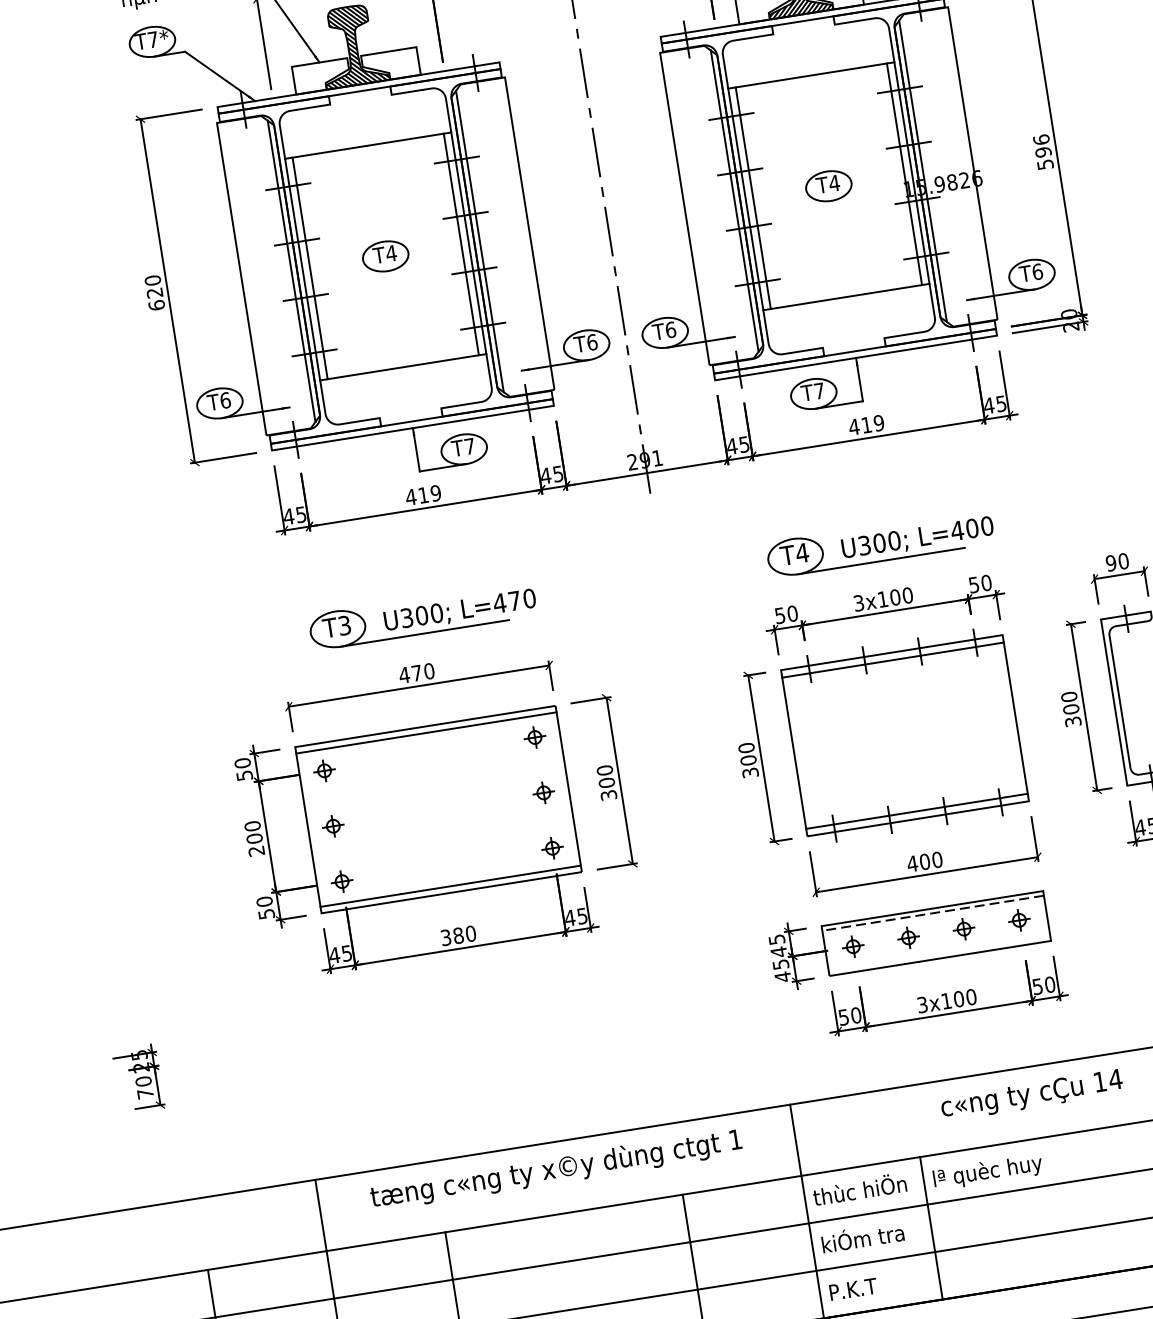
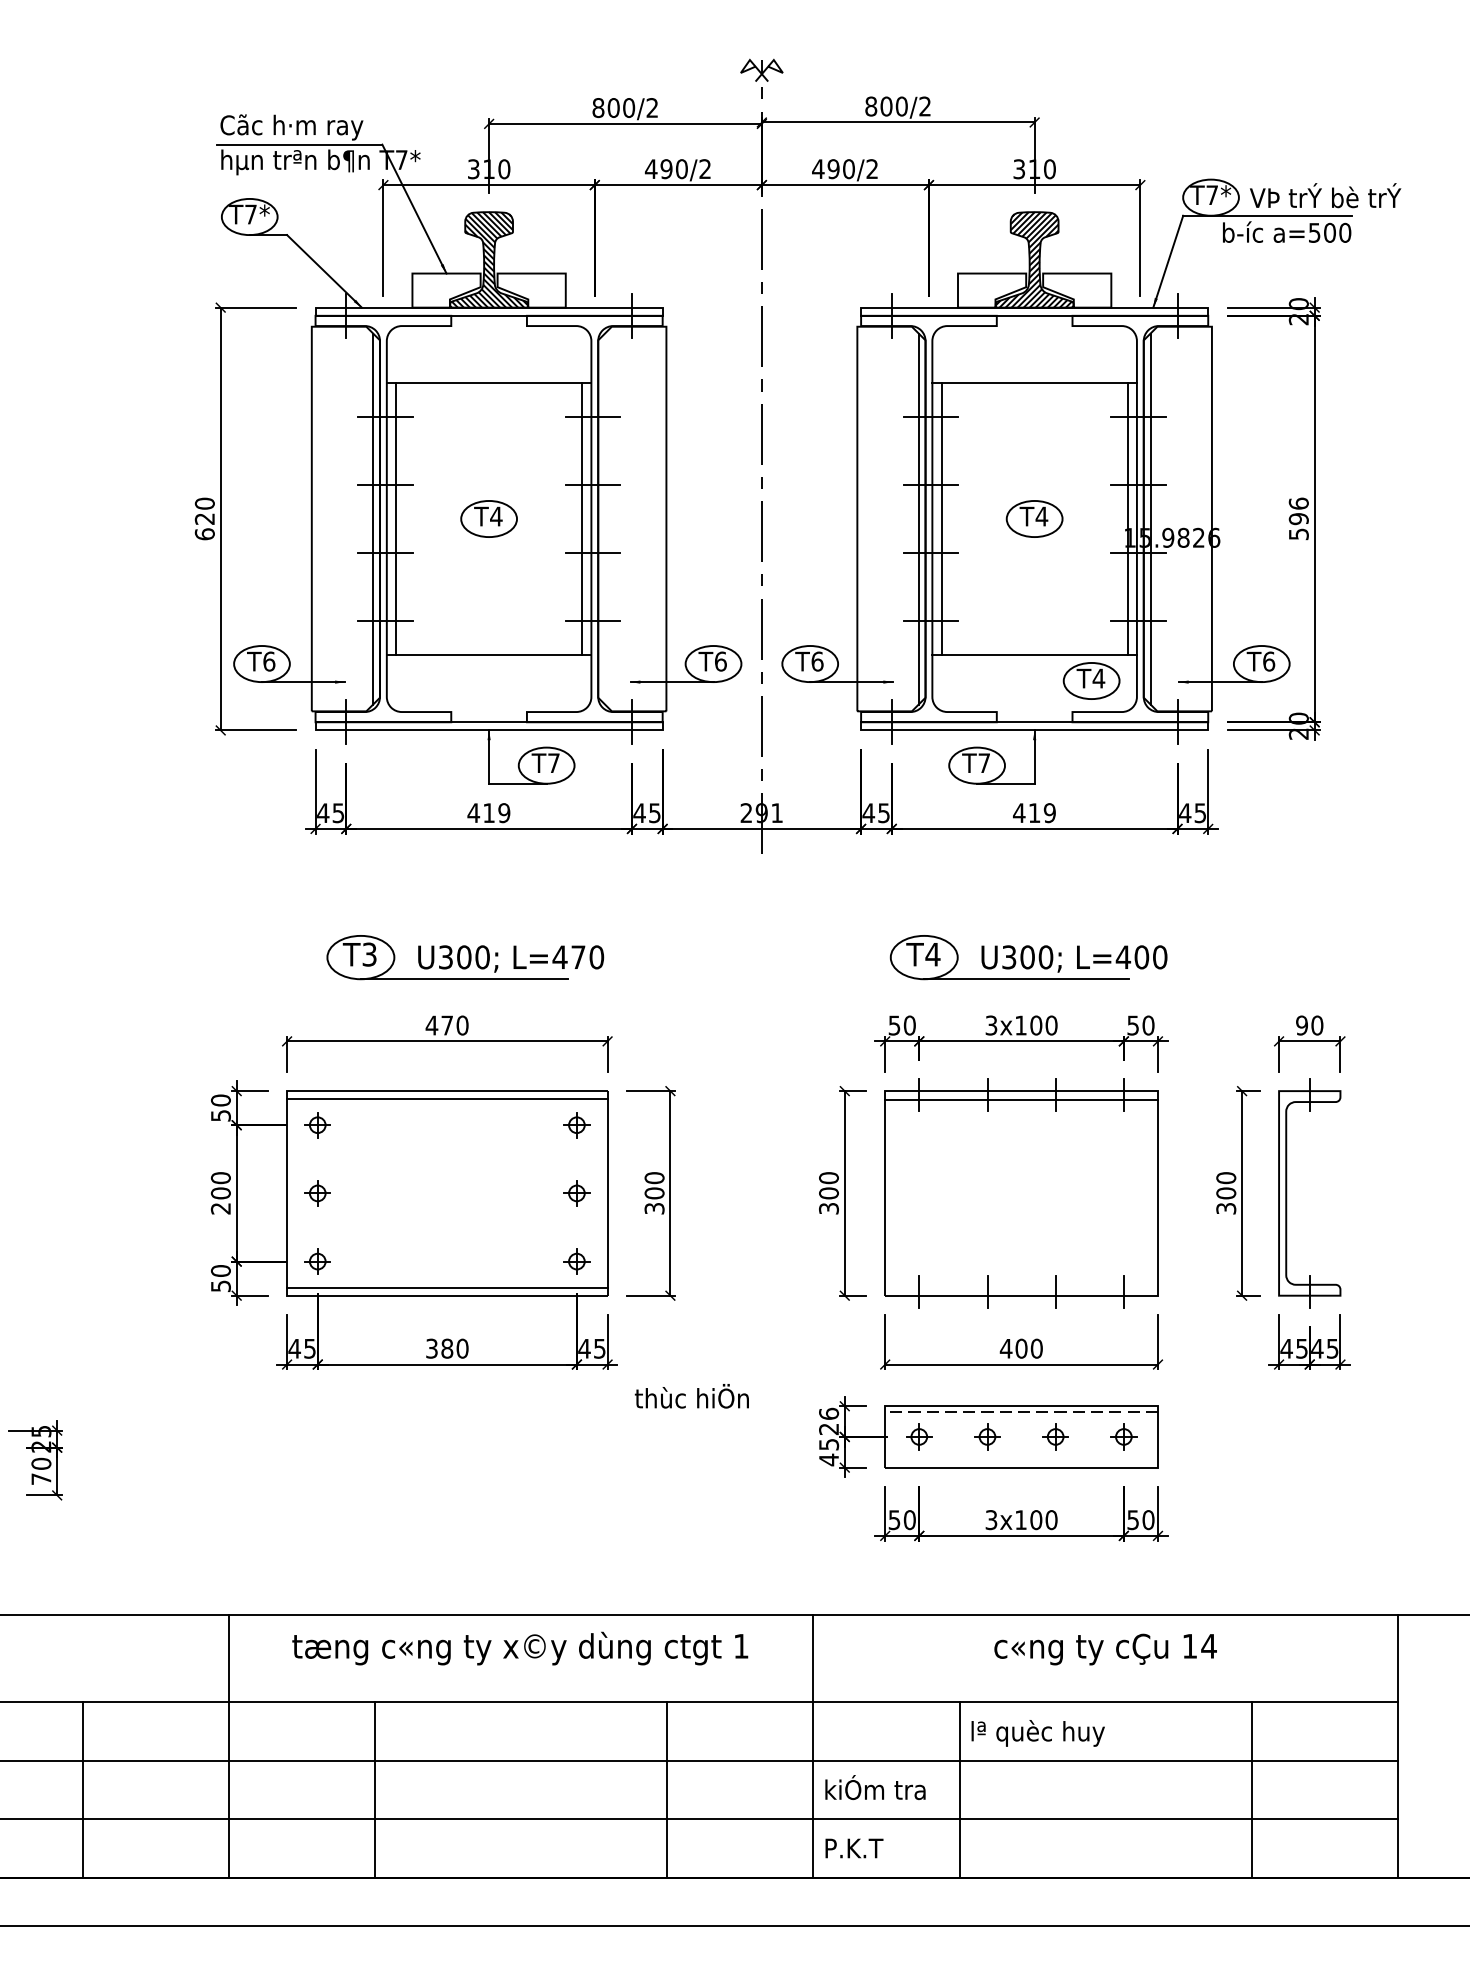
line: (480, 241) -> (605, 518), removed
part: (895, 310) -> (1091, 680), added
line: (916, 811) -> (1021, 1286), removed
text: (778, 945) -> (829, 1421), 45 -> 26
text: (859, 1189) -> (691, 1396), moved

